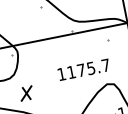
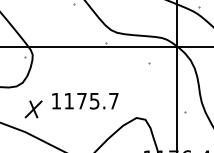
text: (84, 70) -> (85, 101), moved

